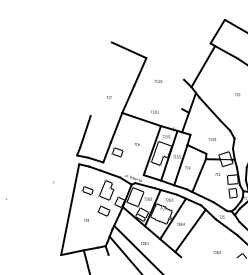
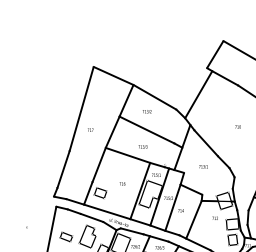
line: (164, 68) -> (154, 96), added
line: (100, 78) -> (80, 108), added
line: (157, 96) -> (146, 128), added
text: (212, 139) -> (203, 166), moved
line: (123, 168) -> (107, 211), added

